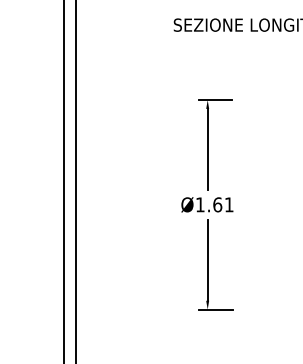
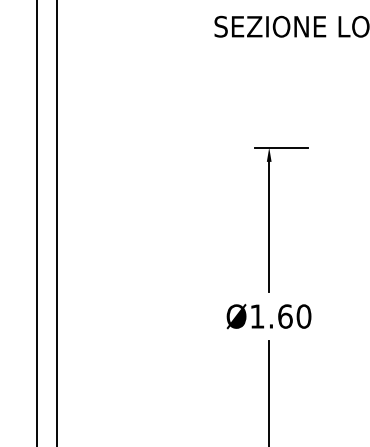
text: (228, 204) -> (302, 315), Ø1.61 -> Ø1.60

